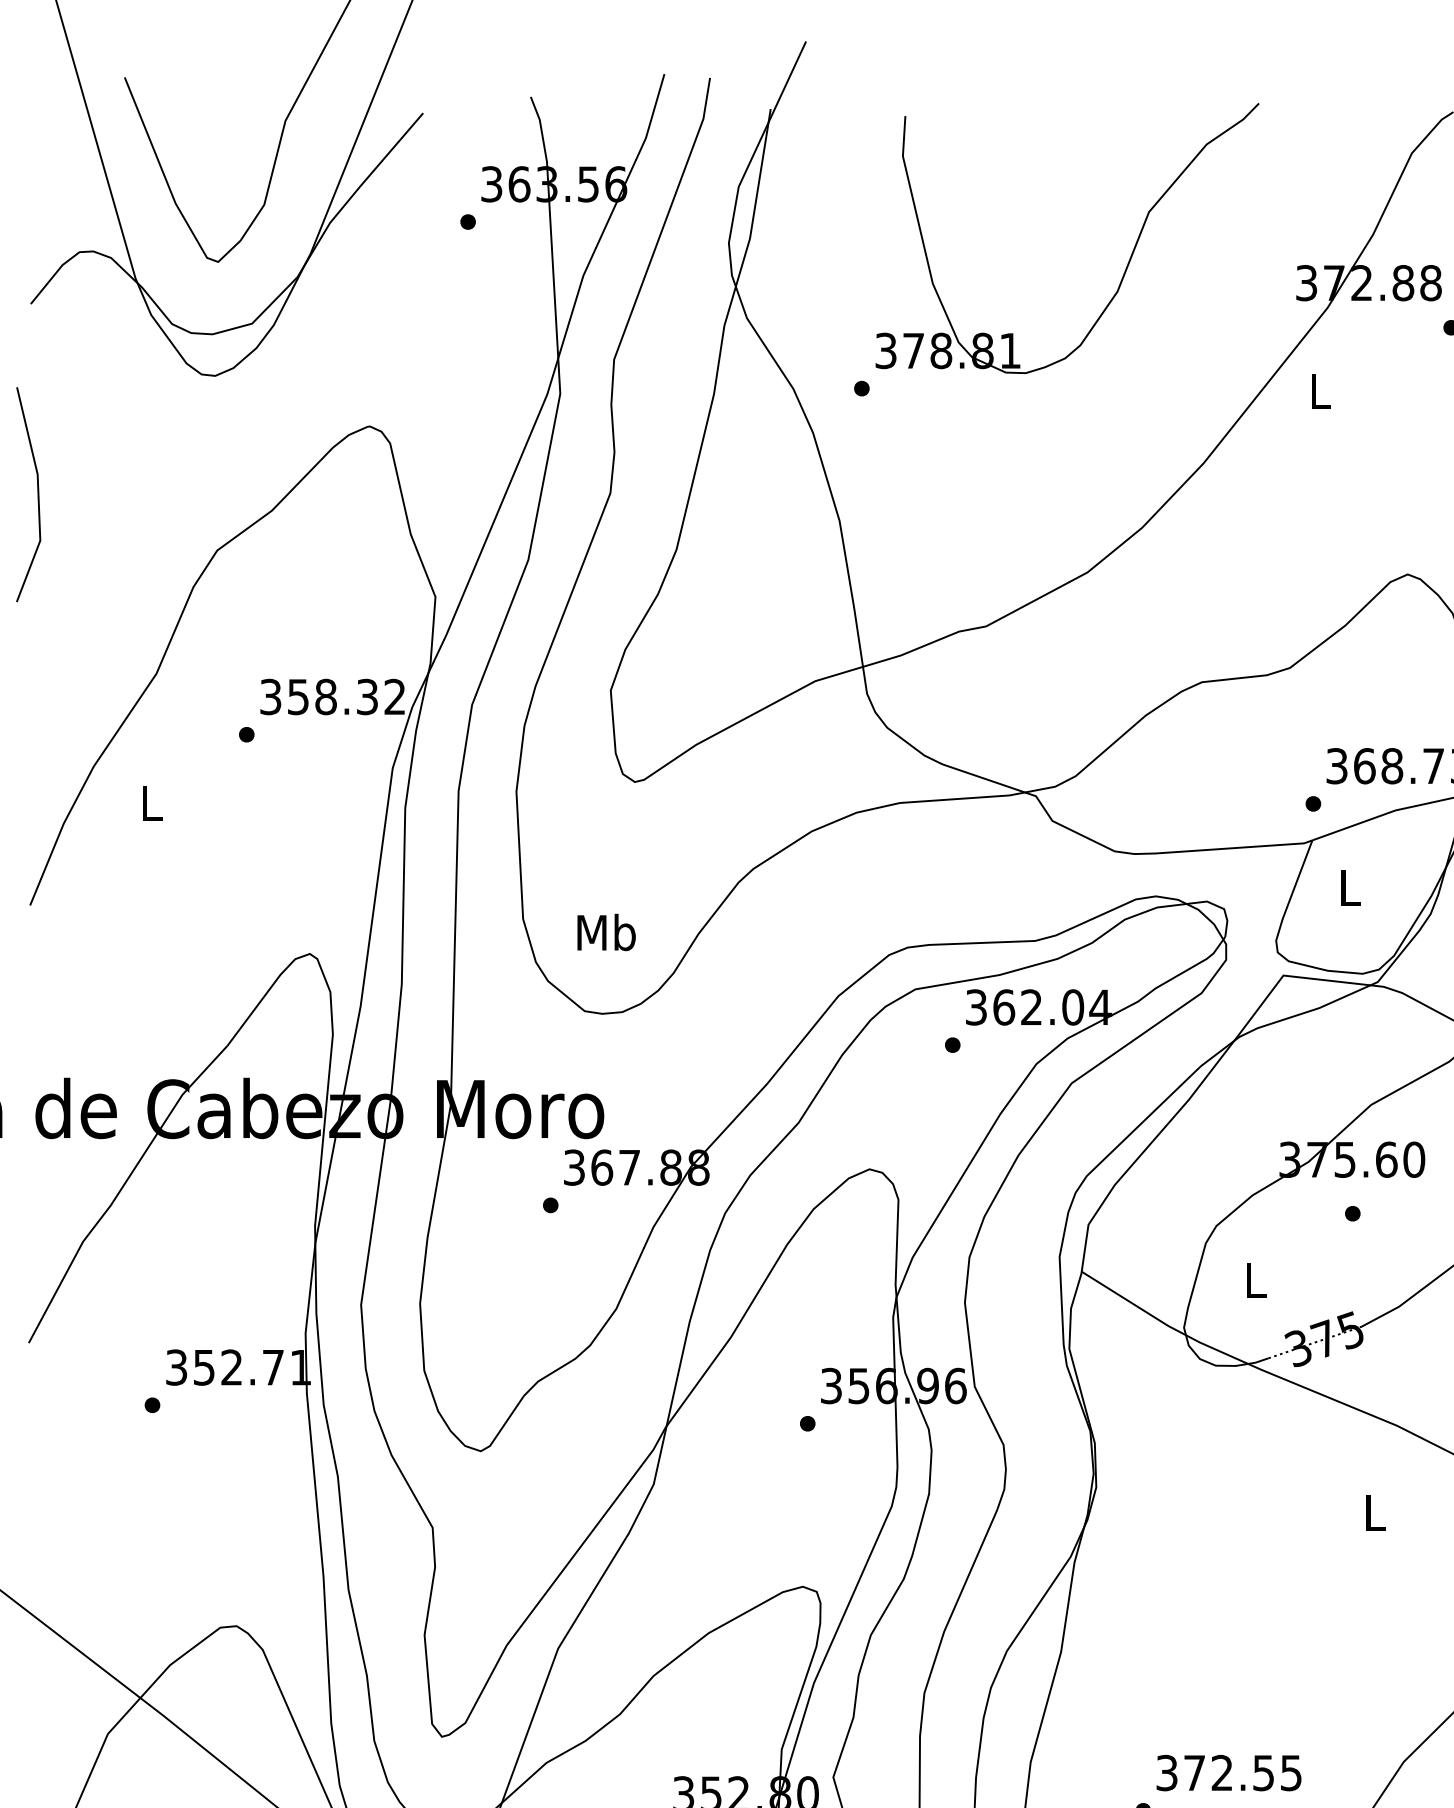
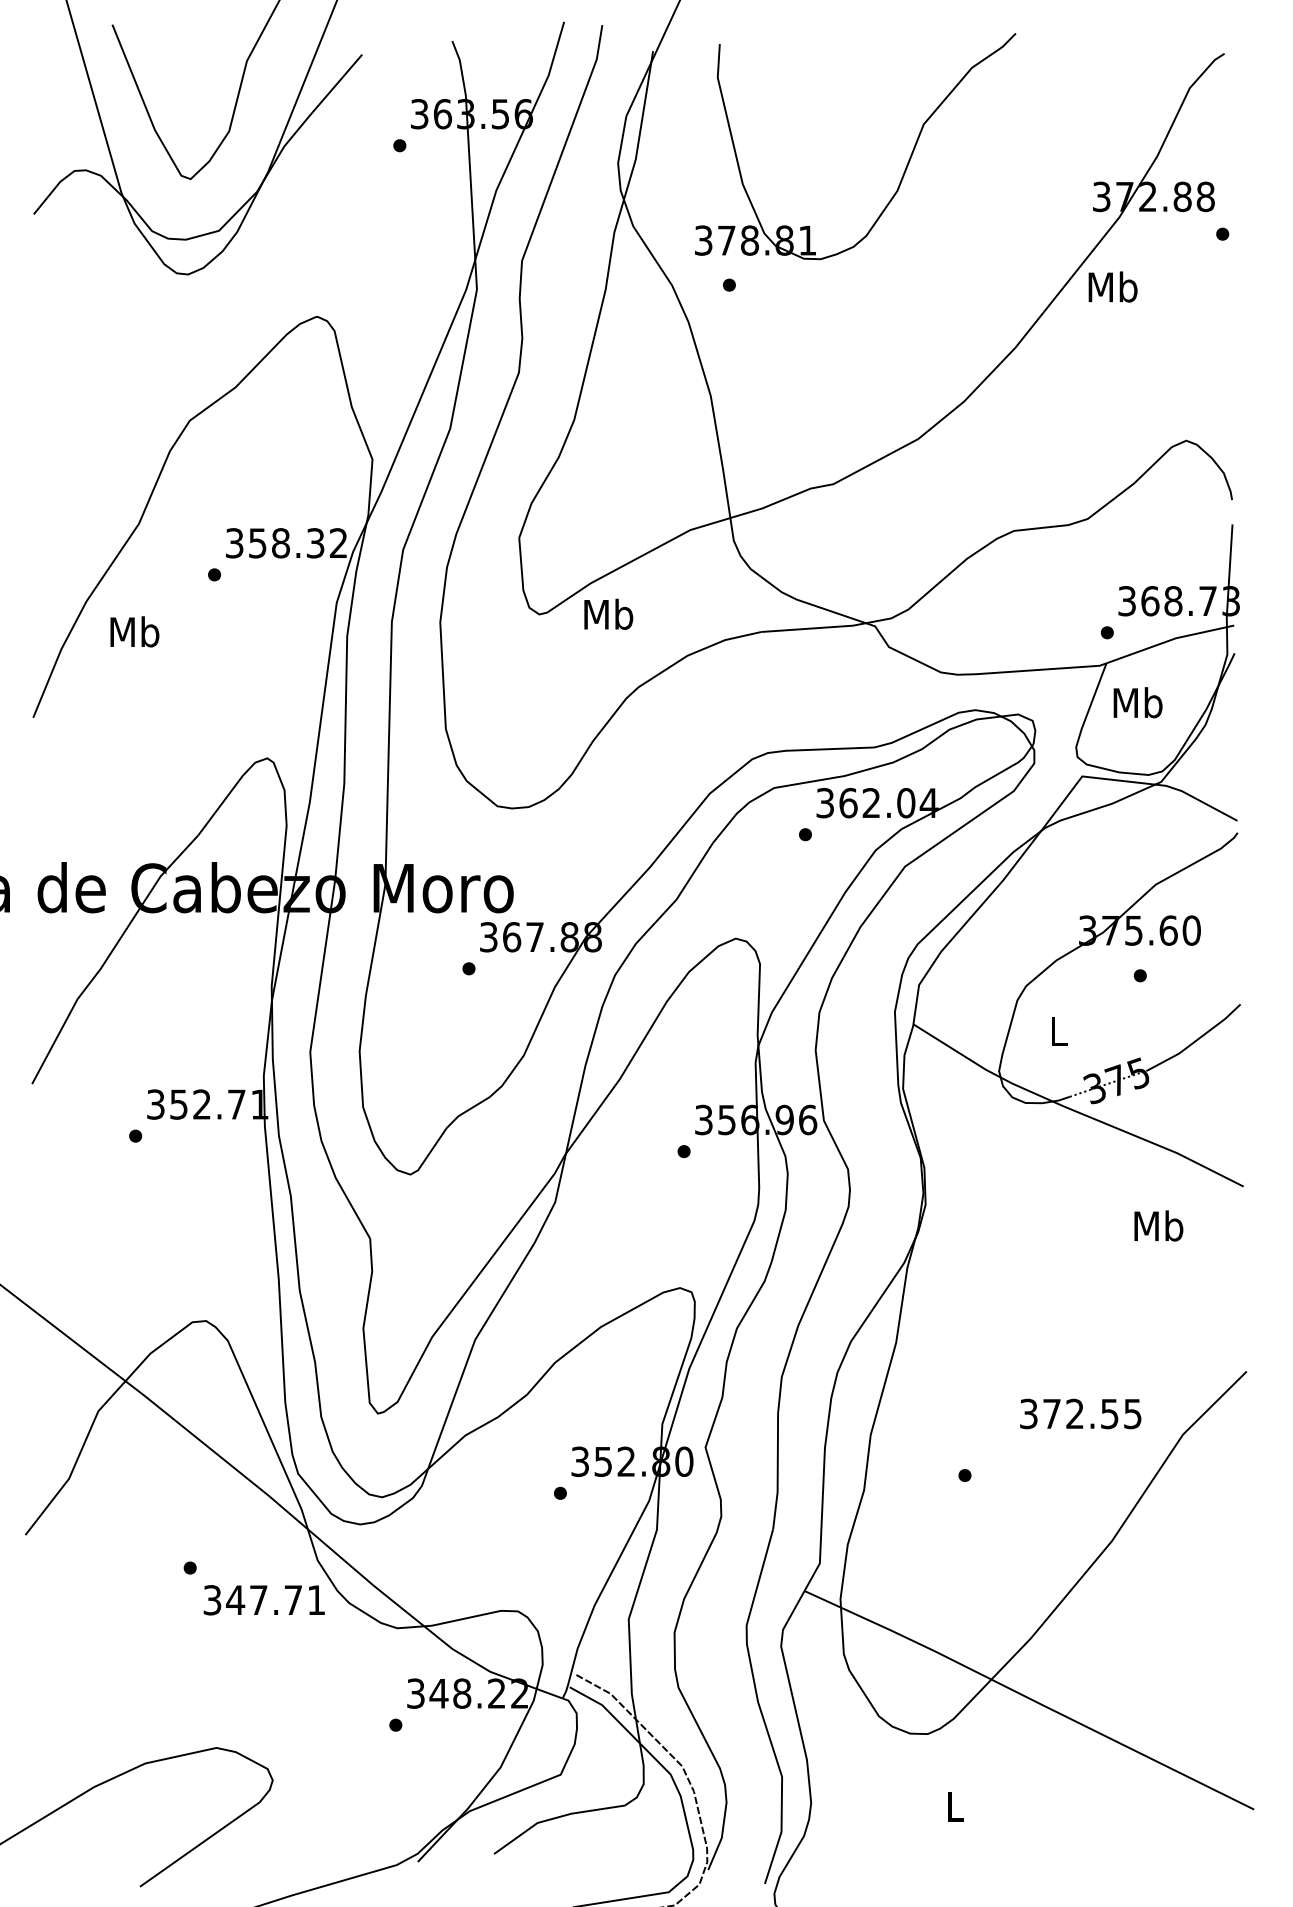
part: (1128, 259) -> (906, 164), moved
text: (1319, 390) -> (1112, 286), L -> Mb
line: (37, 494) -> (39, 373), removed
text: (151, 802) -> (134, 631), L -> Mb
text: (1349, 887) -> (1137, 702), L -> Mb
text: (606, 931) -> (608, 613), moved
text: (1374, 1512) -> (1158, 1225), L -> Mb
text: (1228, 1772) -> (1080, 1413), moved

